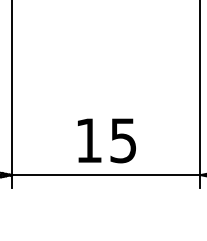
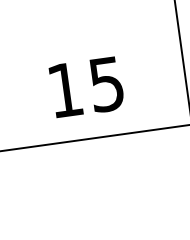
text: (106, 140) -> (86, 87), moved

